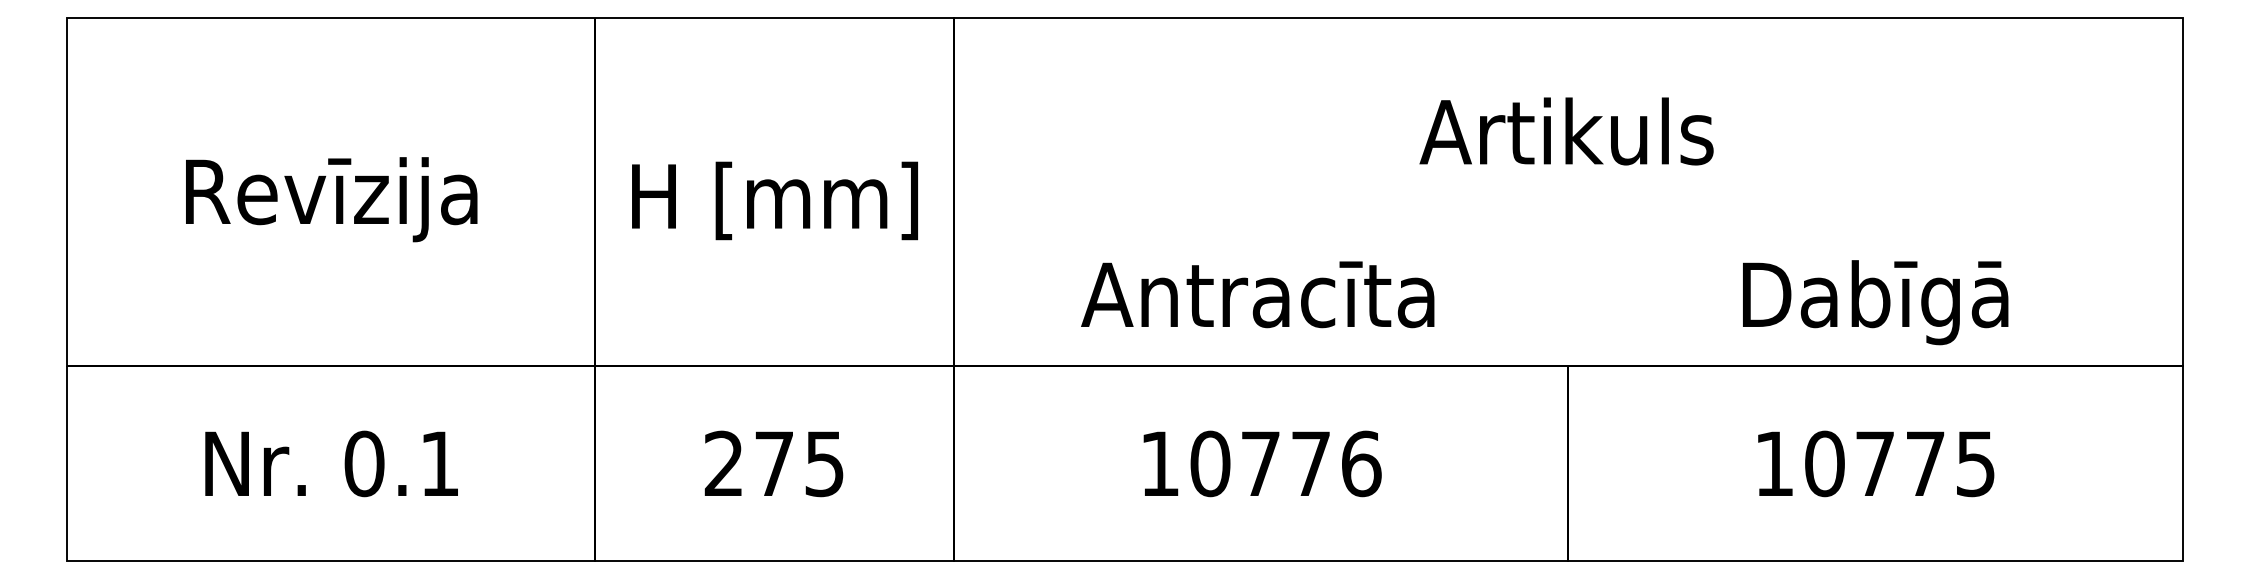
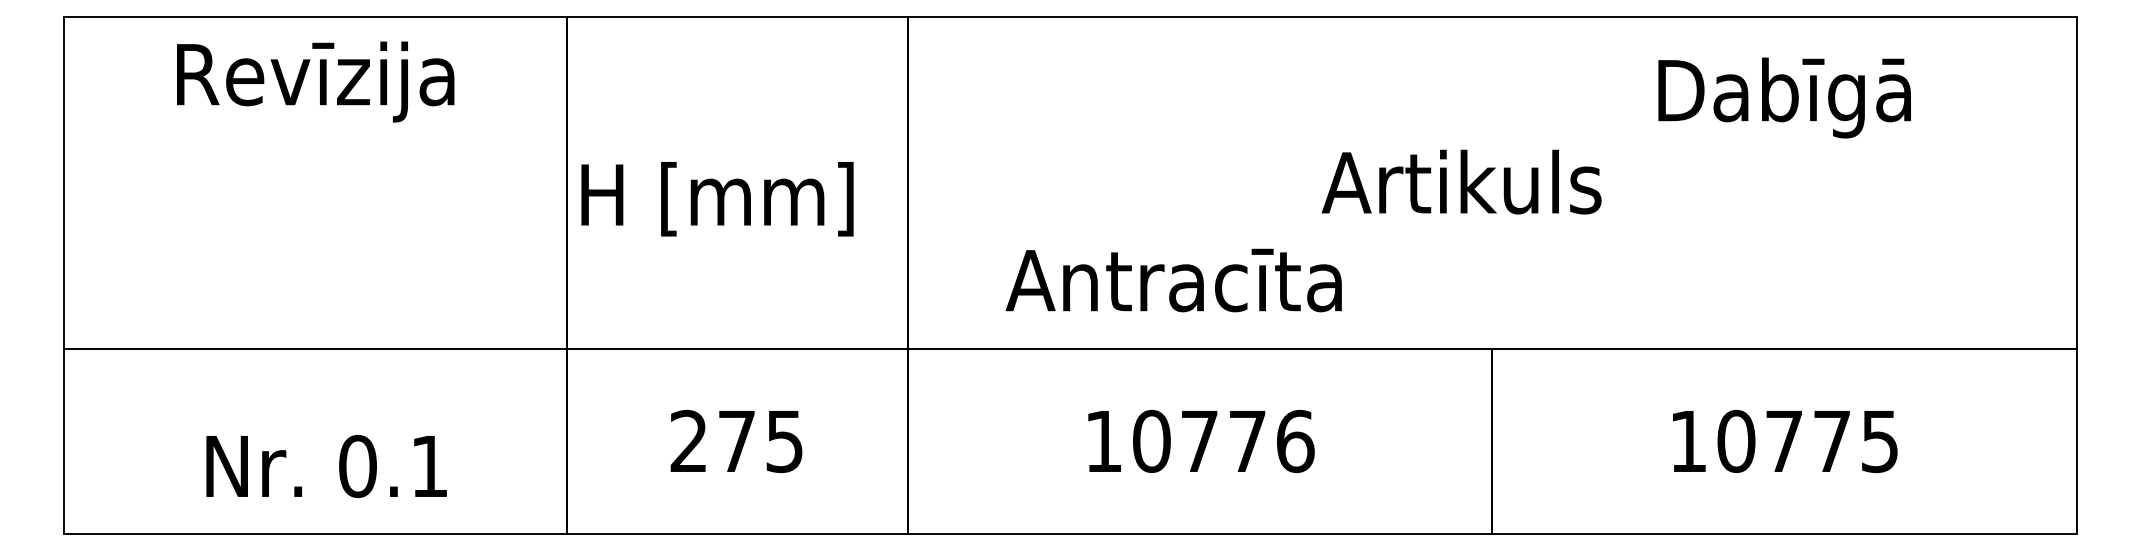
text: (1566, 130) -> (1461, 181), moved
text: (331, 199) -> (315, 81), moved
text: (775, 201) -> (717, 199), moved
text: (1257, 294) -> (1173, 280), moved
text: (1875, 302) -> (1784, 97), moved
text: (331, 462) -> (326, 465), moved

